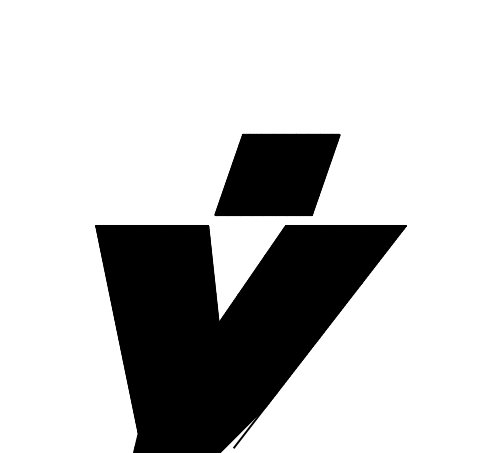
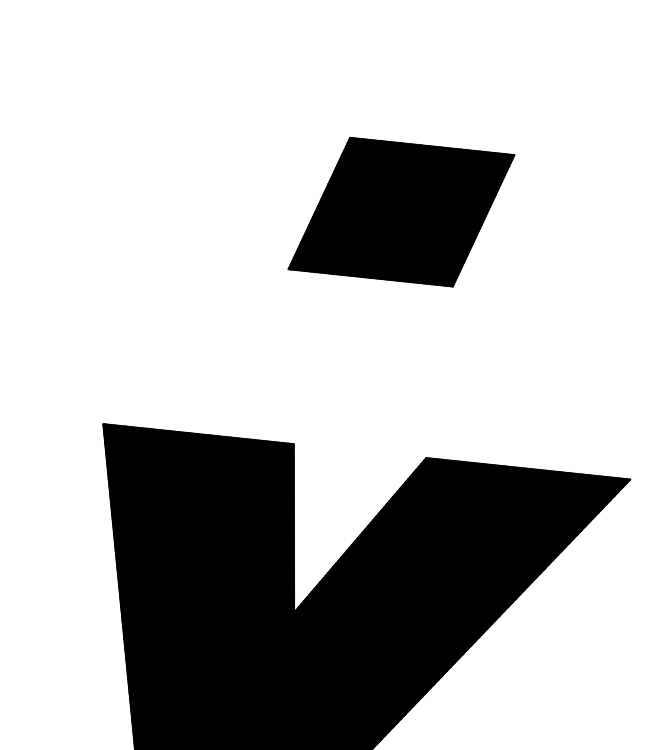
part: (277, 174) -> (401, 211), moved

